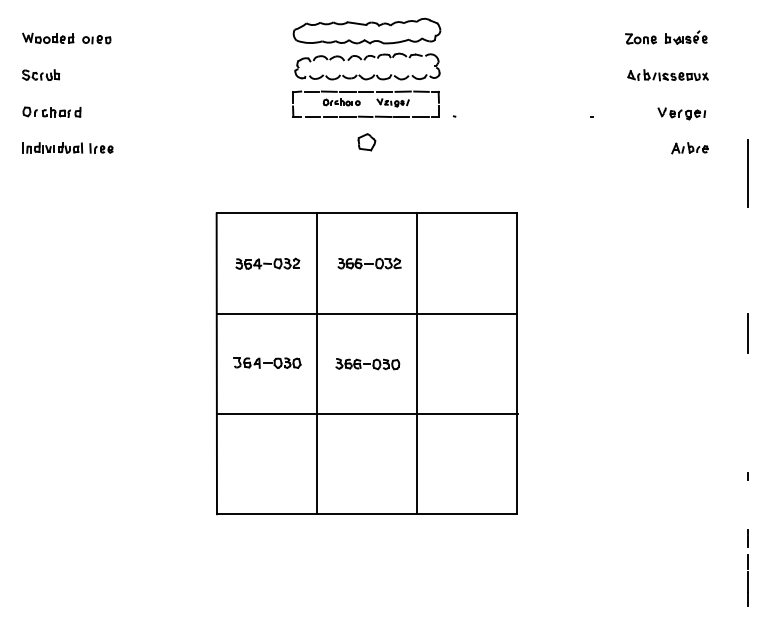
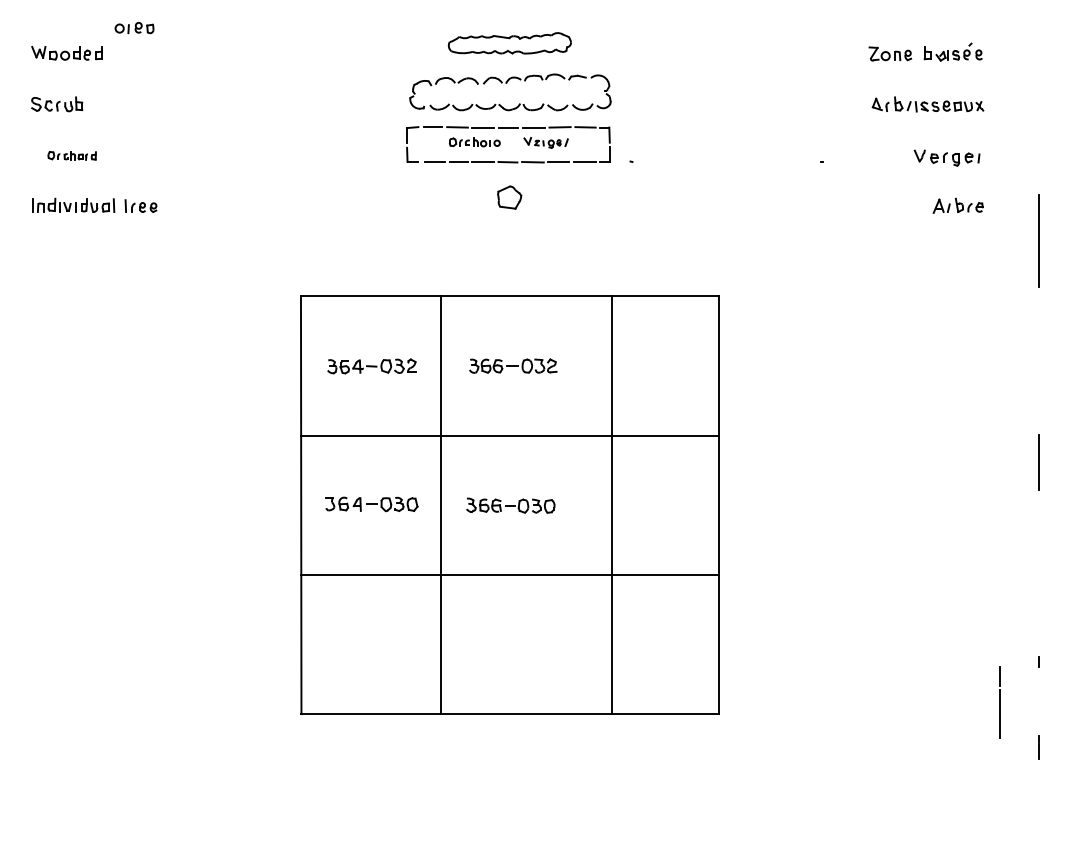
part: (366, 31) -> (509, 43), size x0.6
part: (96, 39) -> (134, 28), moved
part: (51, 111) -> (71, 155), size x0.6
line: (417, 363) -> (612, 504), moved
line: (747, 580) -> (999, 702), moved

